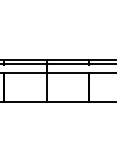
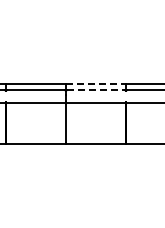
line: (68, 59) -> (96, 83), solid -> dashed
line: (68, 64) -> (96, 90), solid -> dashed

